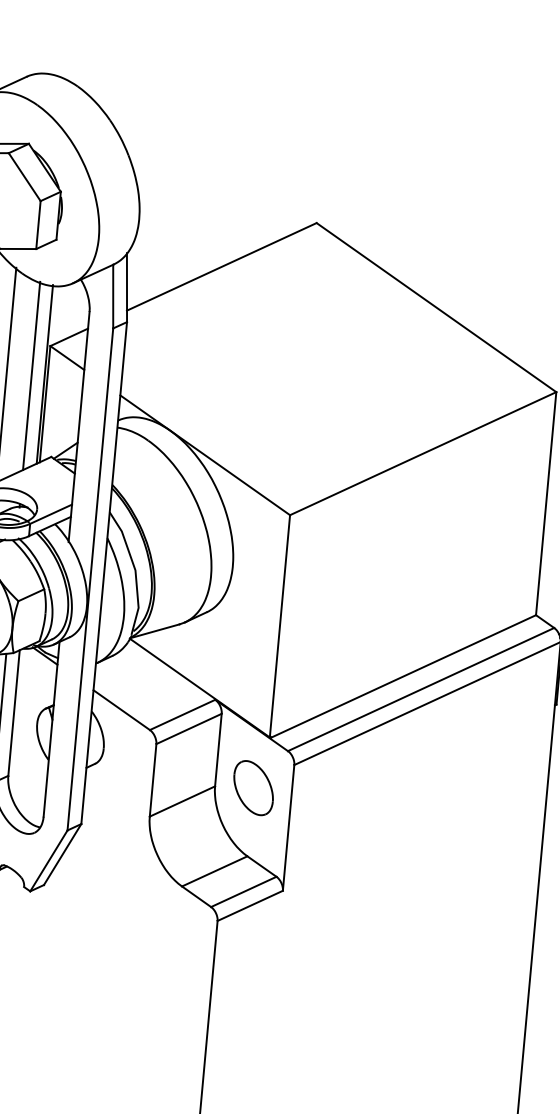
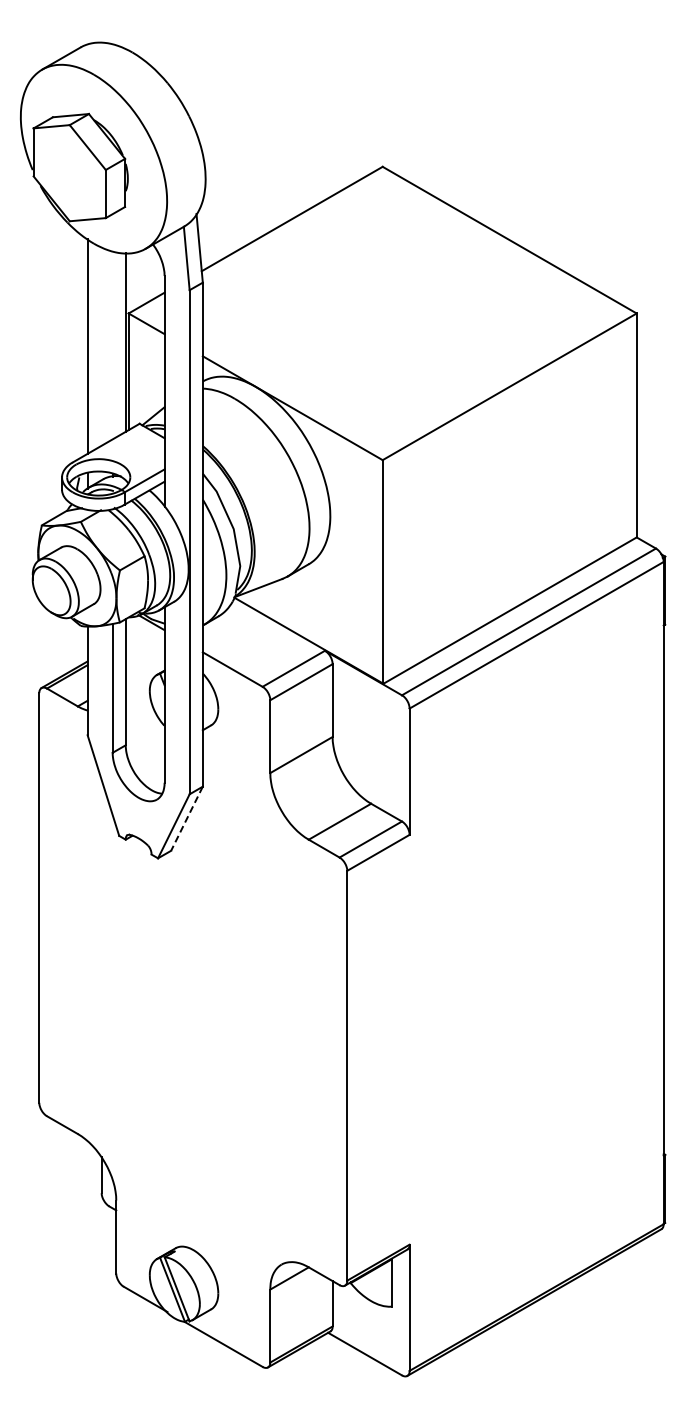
line: (31, 375) -> (112, 344), removed
part: (252, 788) -> (370, 735), removed
line: (62, 854) -> (186, 818), solid -> dashed

